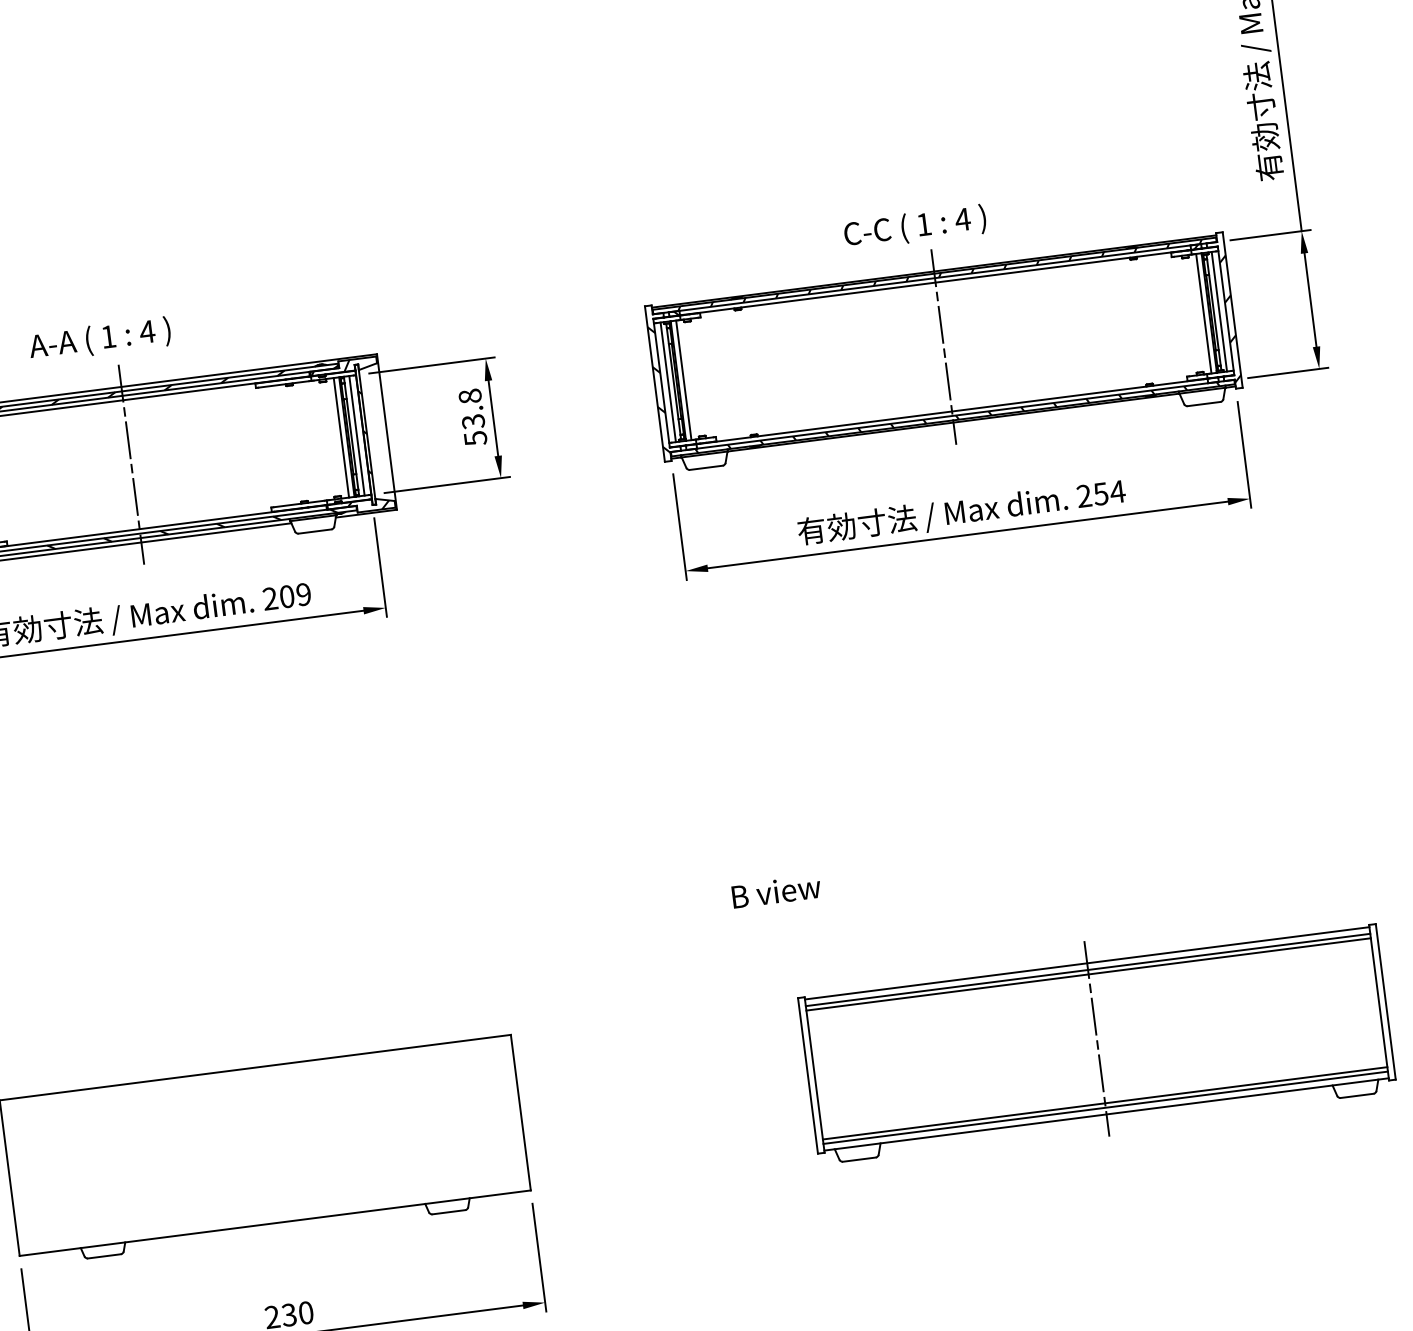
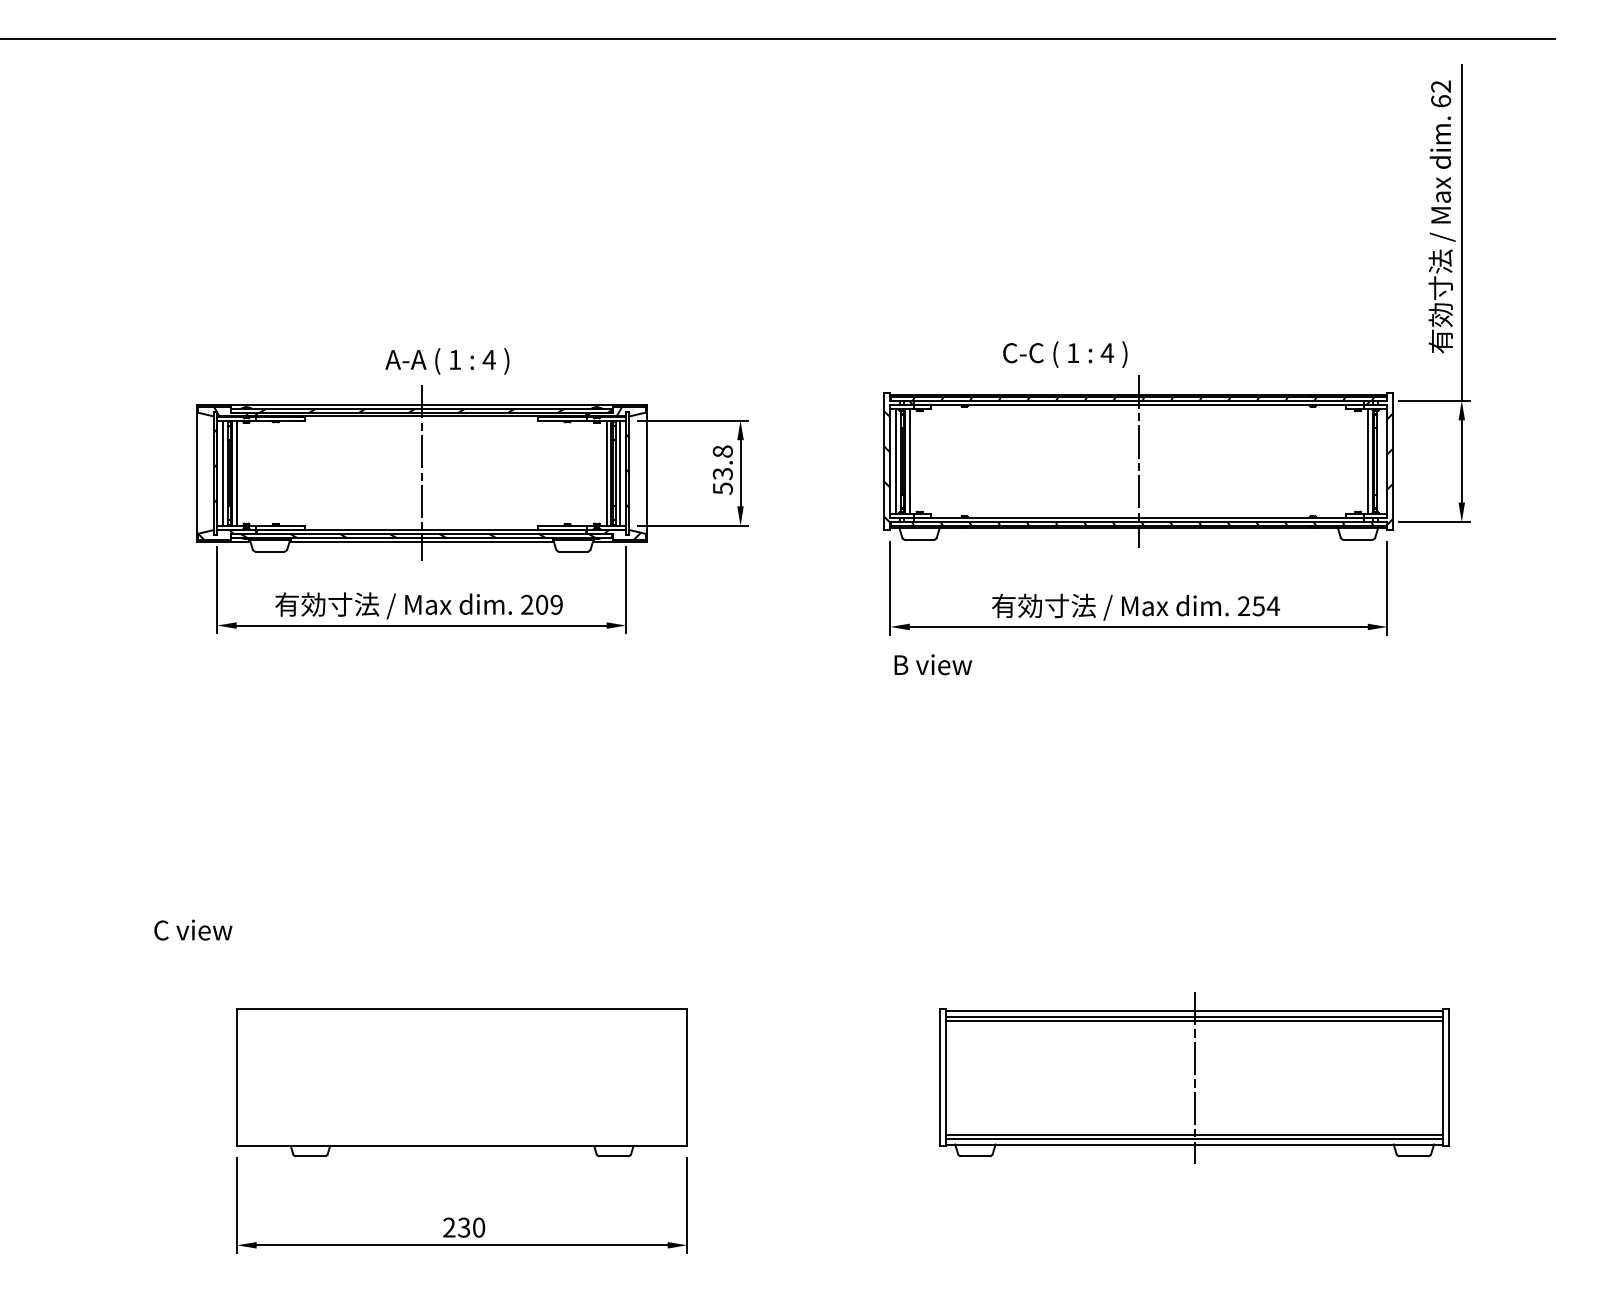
text: (915, 227) -> (1065, 354), moved
line: (1219, 311) -> (1381, 461), removed
text: (100, 339) -> (447, 361), moved
text: (775, 891) -> (932, 664), moved

